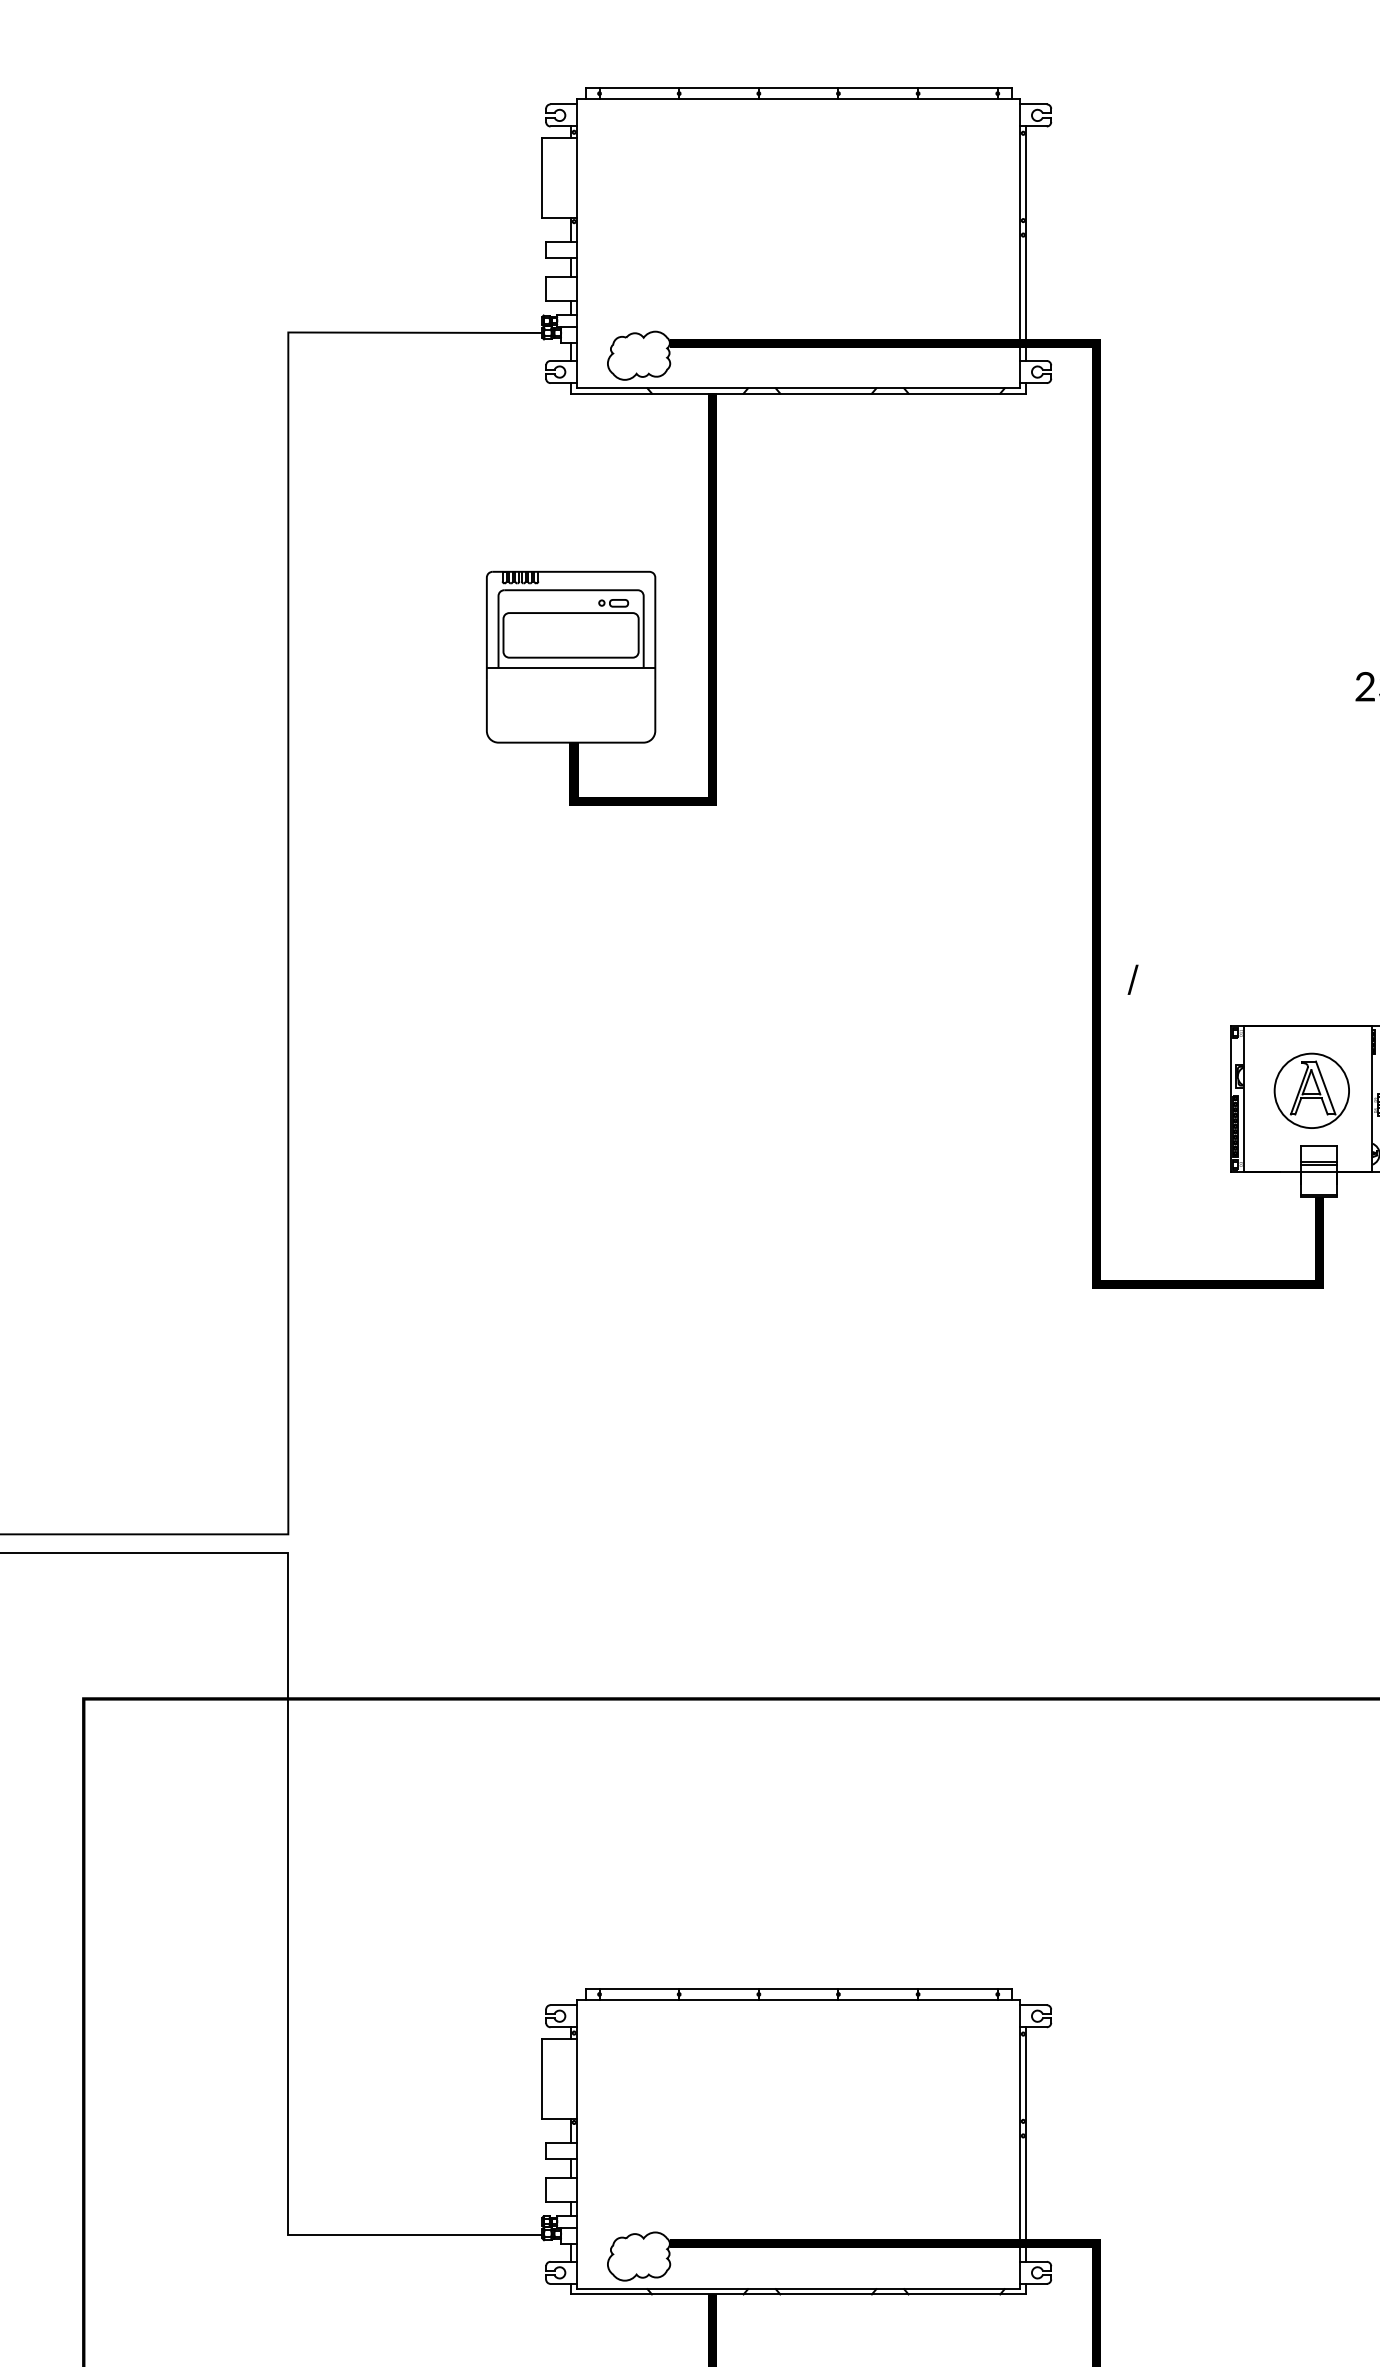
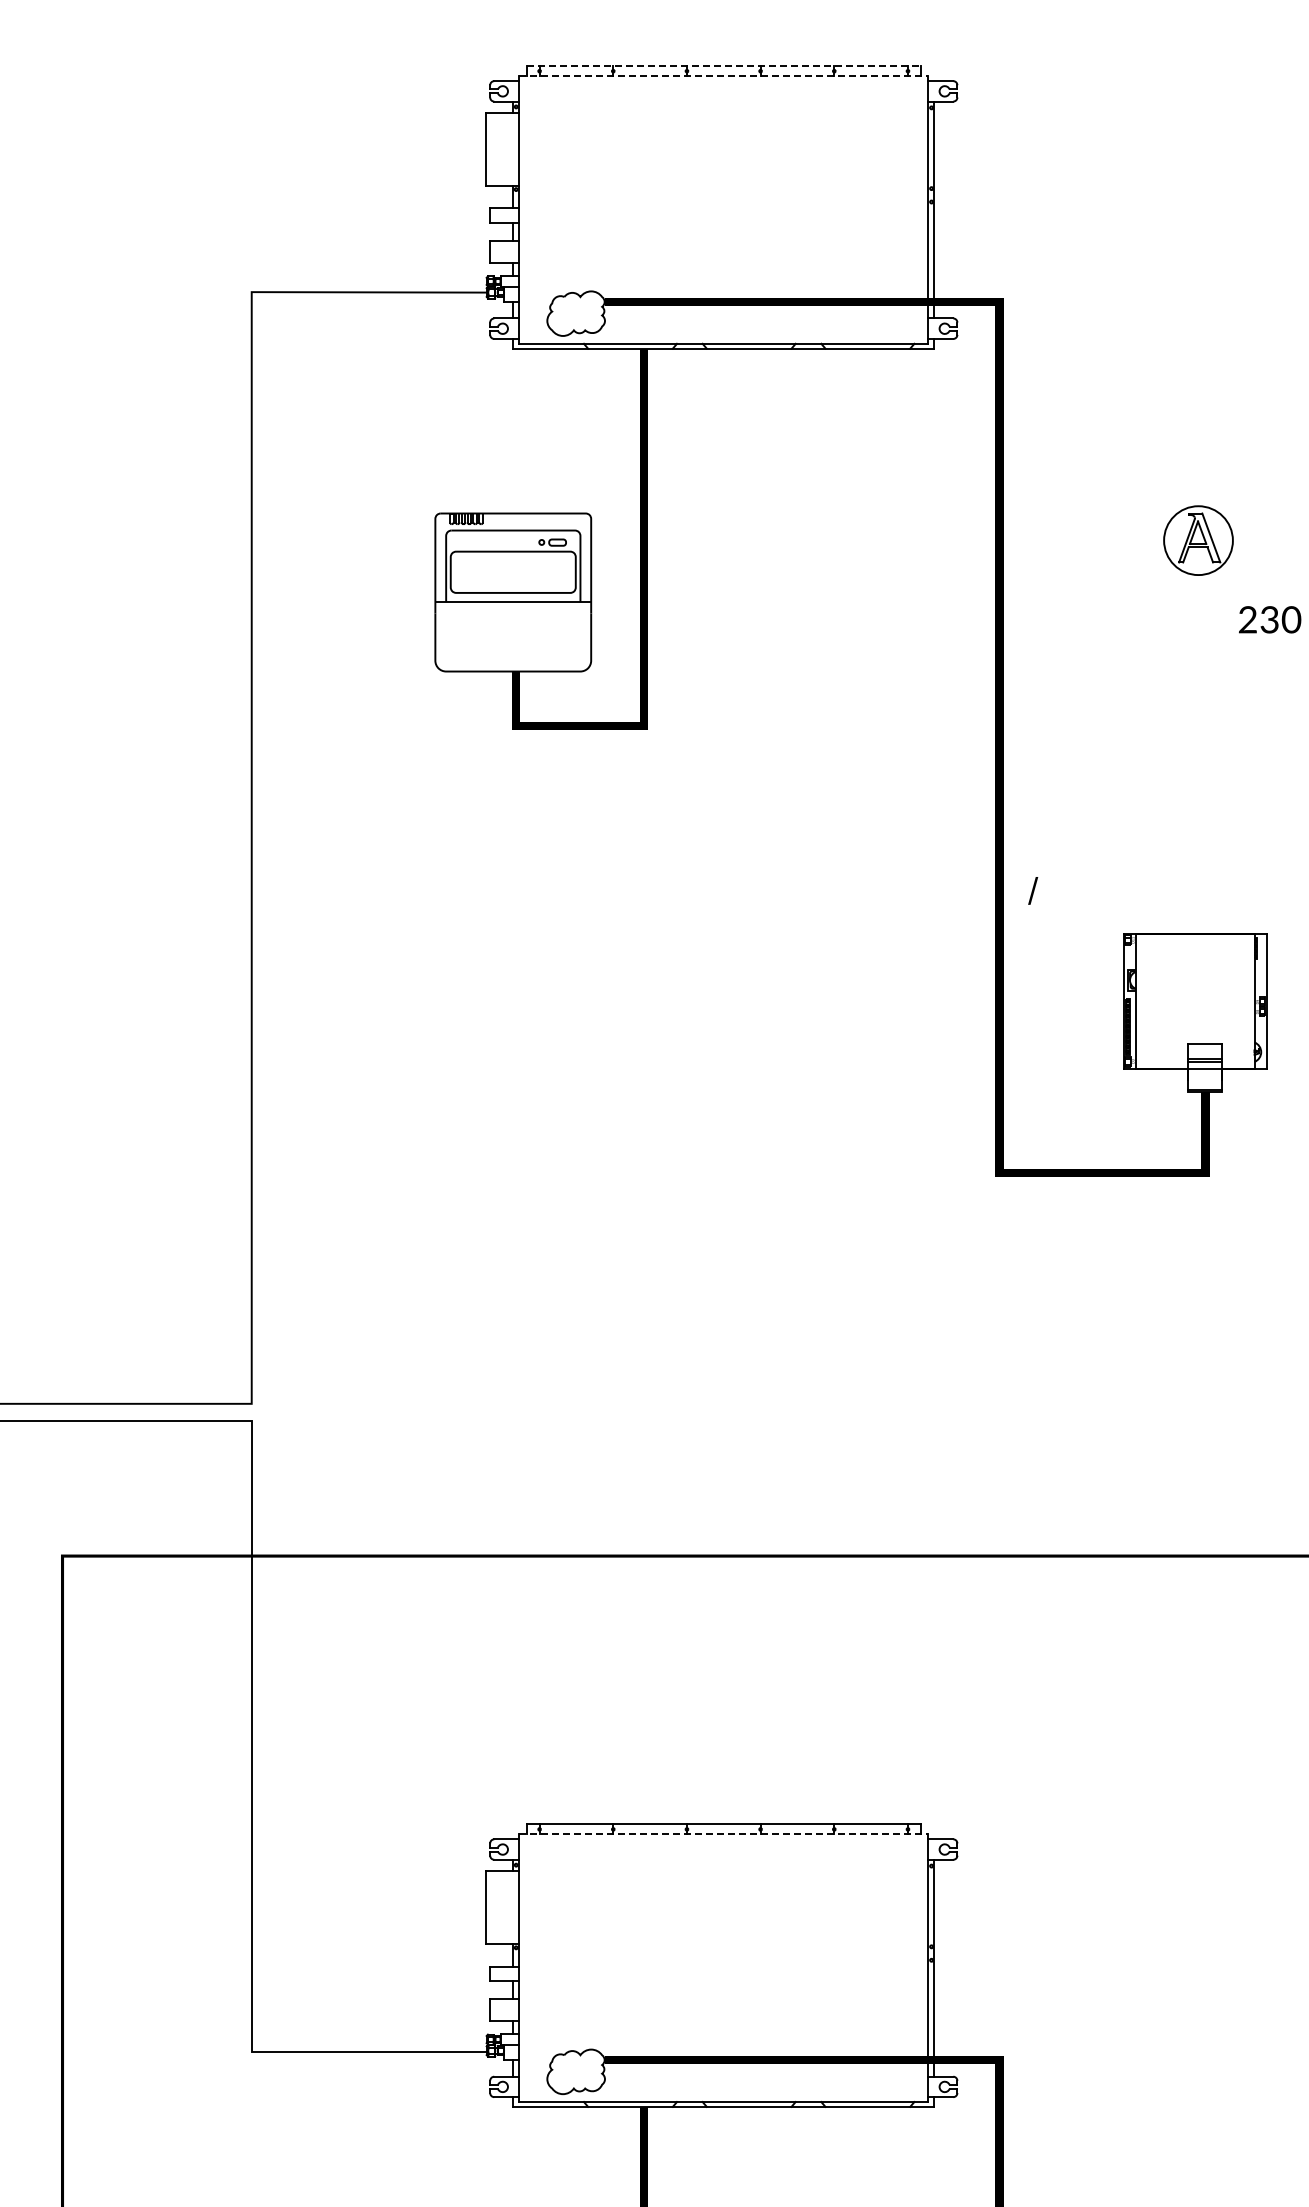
line: (798, 88) -> (723, 66), solid -> dashed
line: (798, 99) -> (723, 76), solid -> dashed
part: (1311, 1090) -> (1198, 540), moved
line: (798, 1999) -> (723, 1834), solid -> dashed

